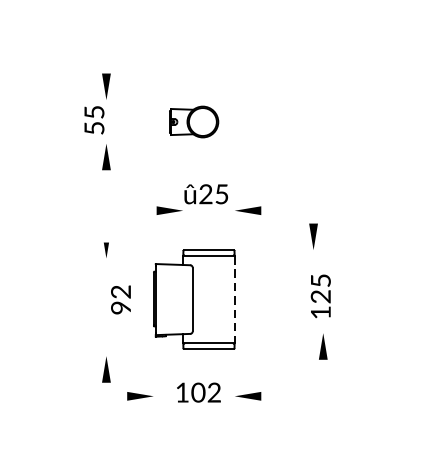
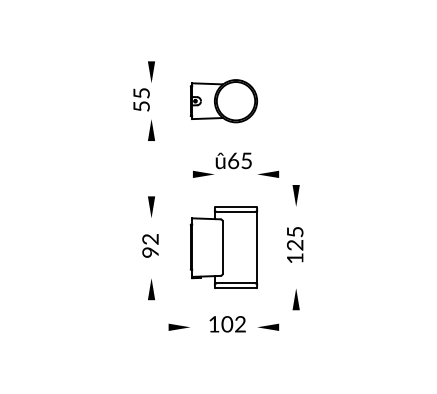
part: (193, 122) -> (223, 101), size x1.67
text: (205, 193) -> (233, 160), û25 -> û65
part: (312, 236) -> (295, 195), moved
part: (106, 249) -> (151, 206), size x1.67
text: (321, 295) -> (295, 244), moved
text: (120, 299) -> (150, 245), moved
line: (235, 299) -> (257, 247), dashed -> solid
part: (322, 346) -> (295, 299), moved
part: (106, 369) -> (151, 289), moved

